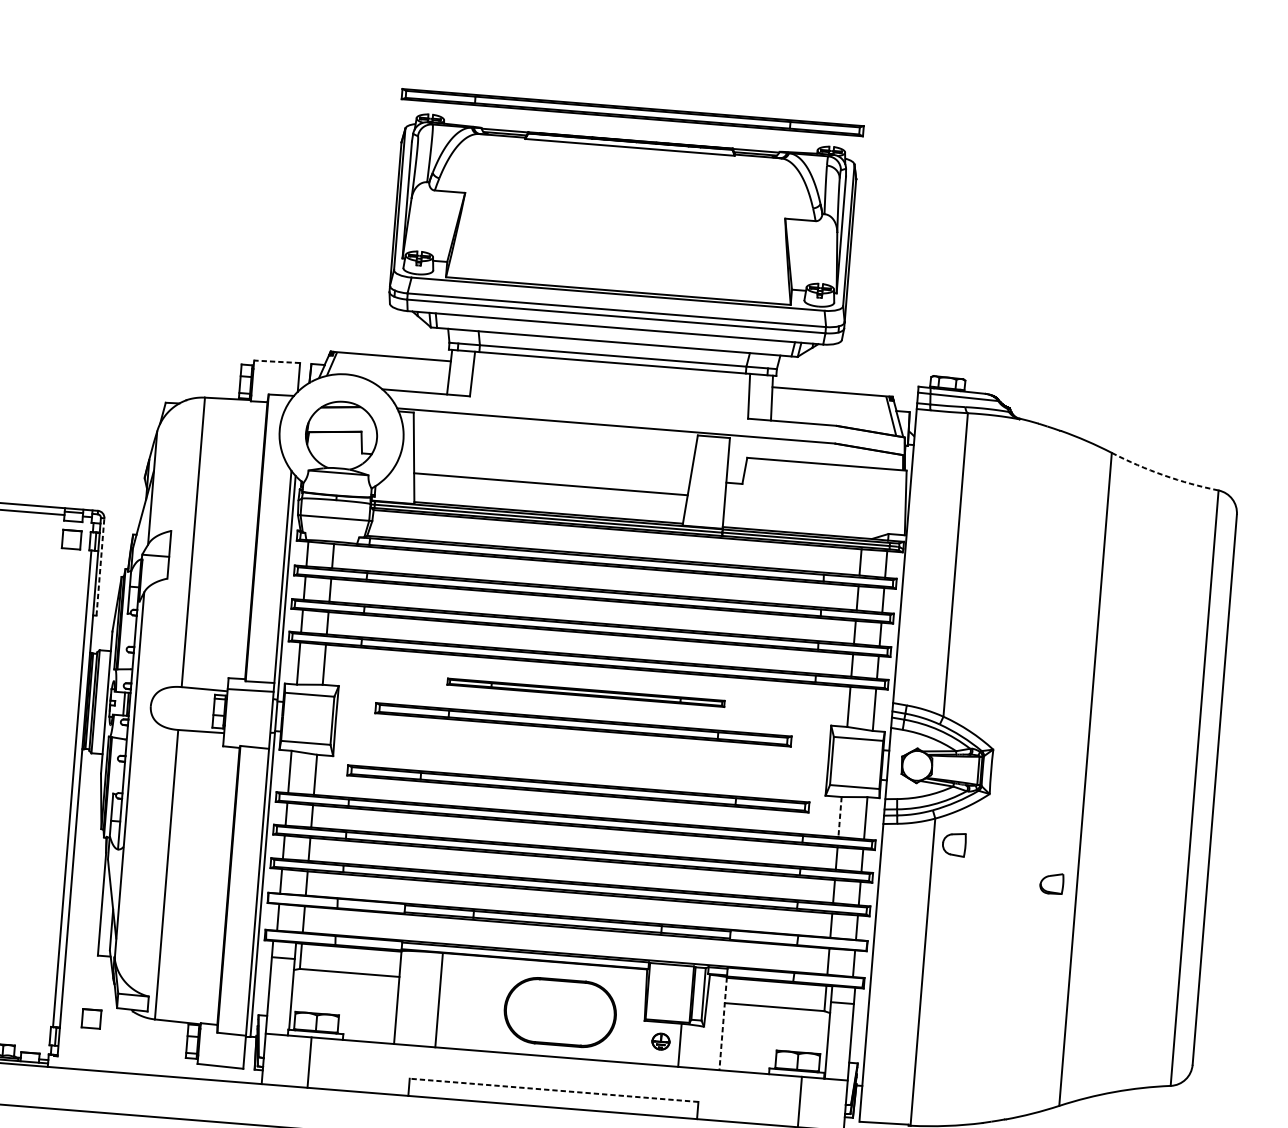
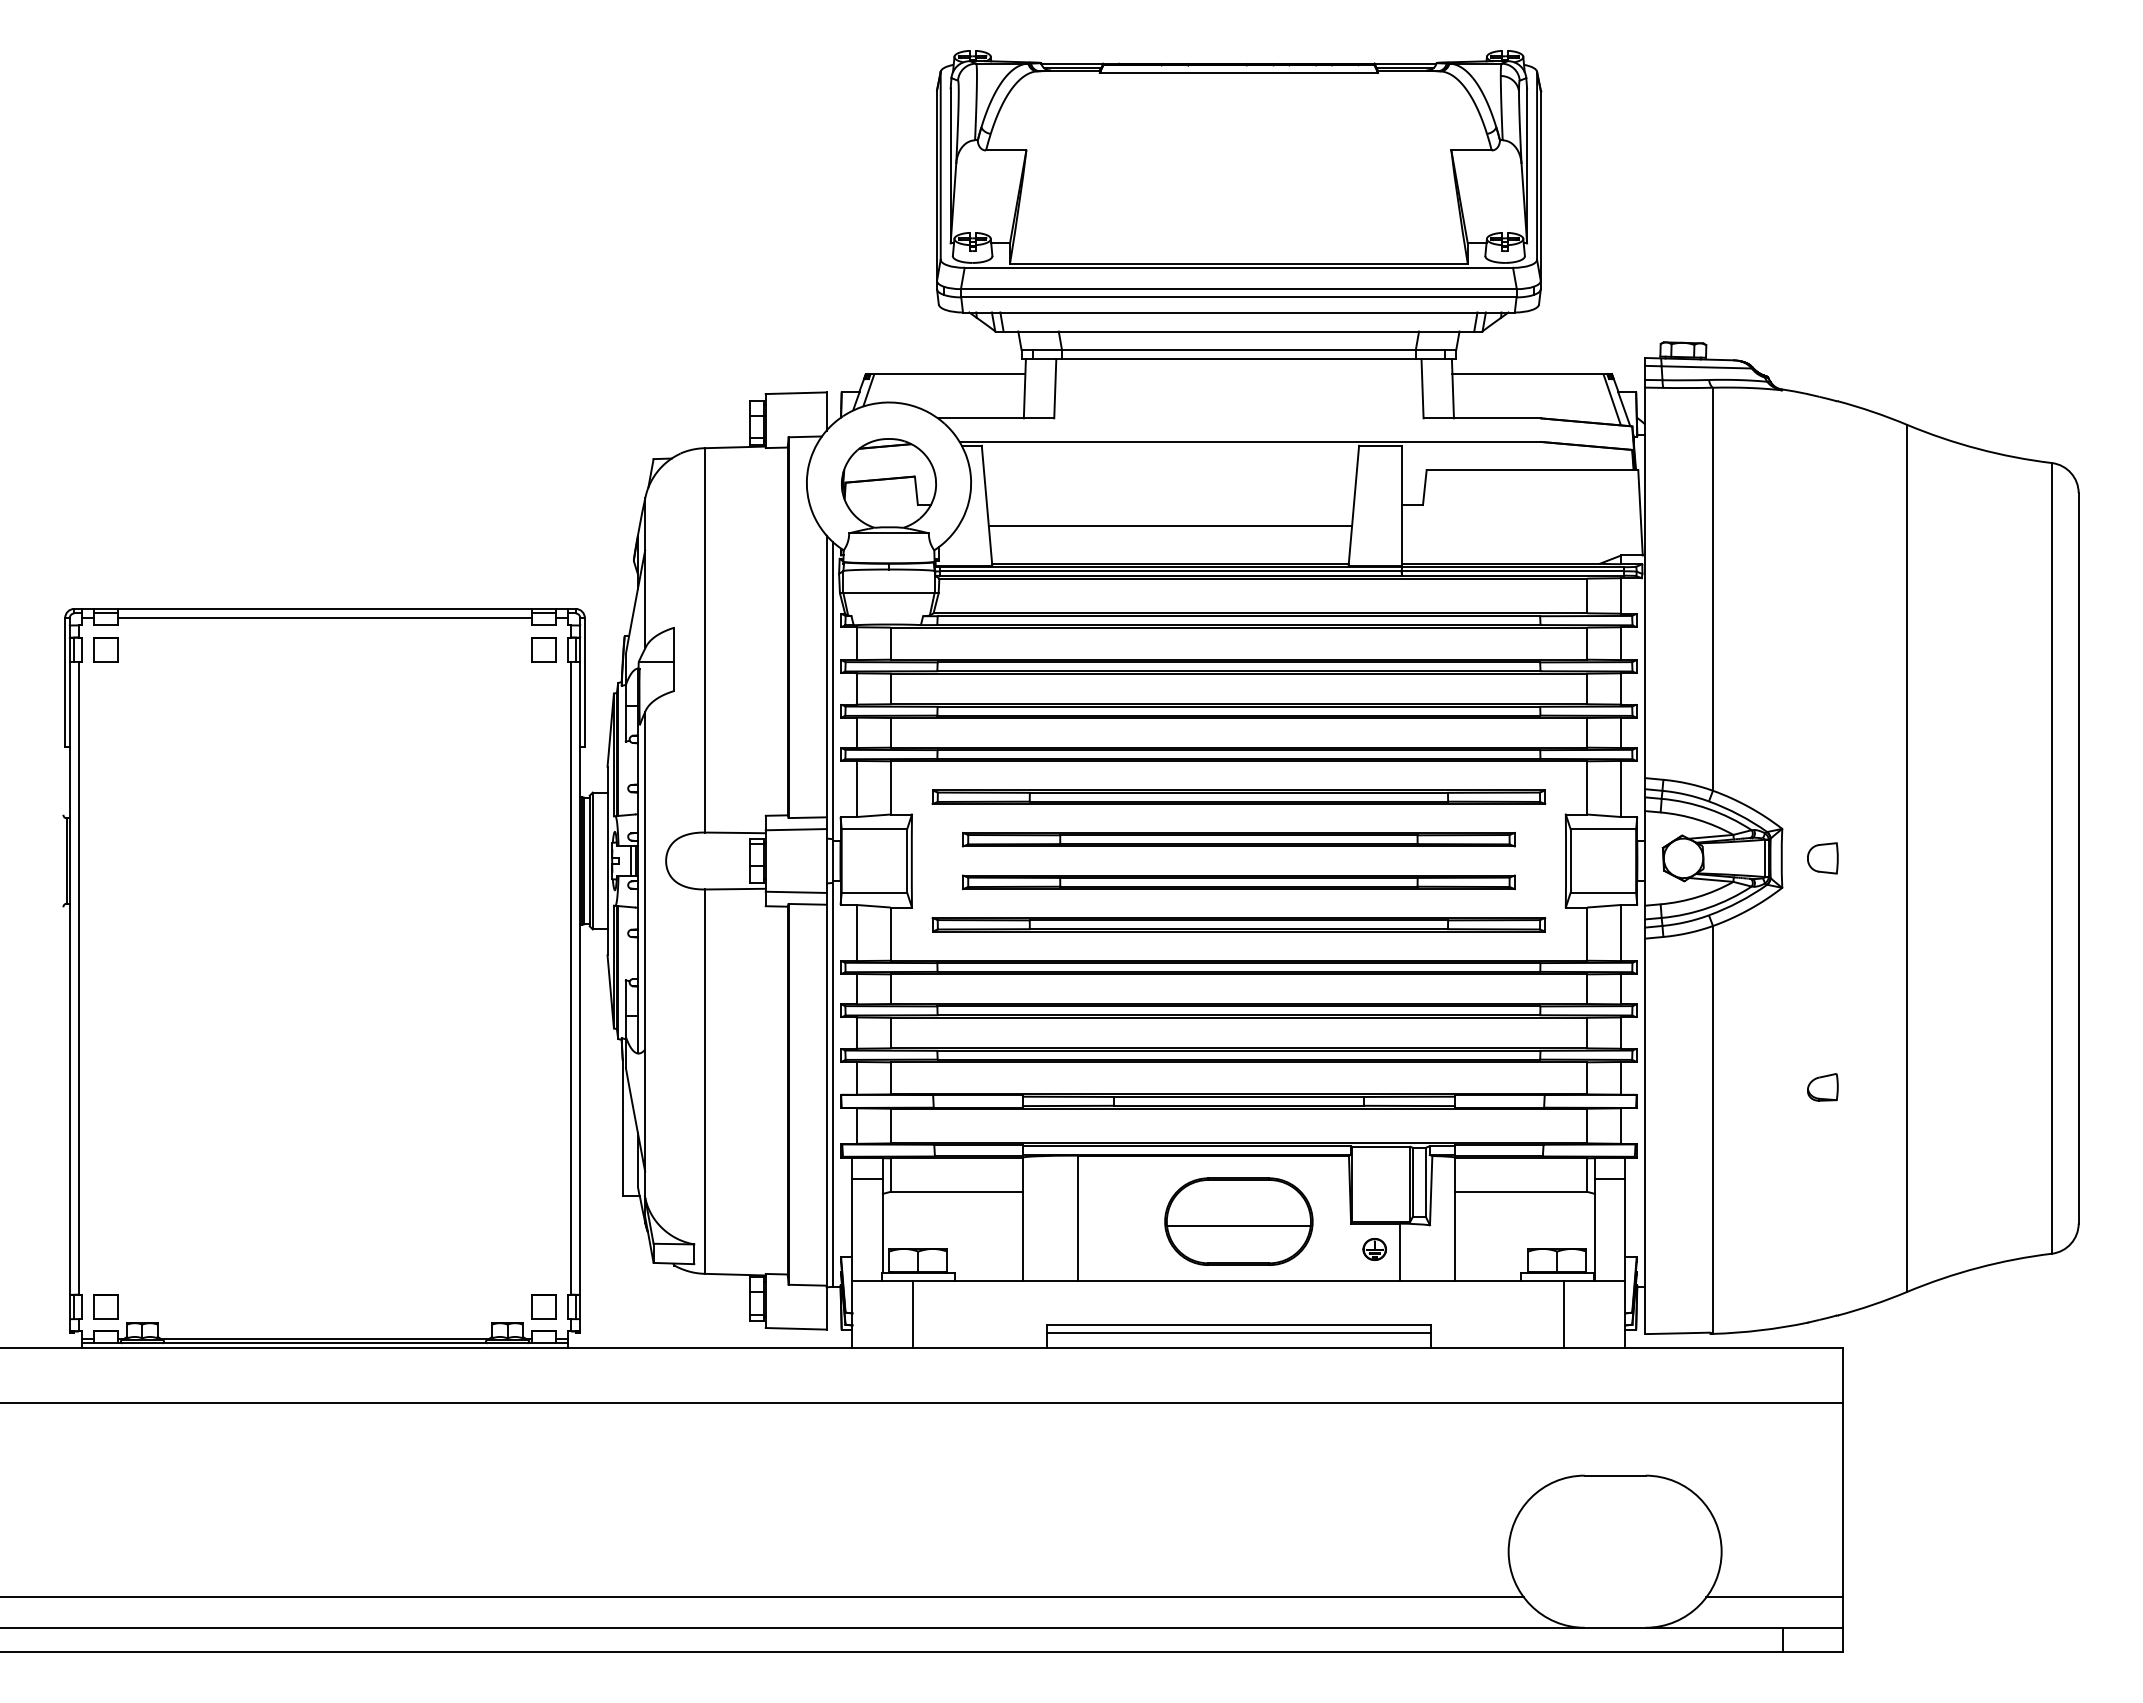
part: (632, 112) -> (1238, 26), removed
line: (276, 361) -> (795, 393), dashed -> solid
arc: (1164, 475) -> (1978, 448), dashed -> solid
line: (100, 566) -> (584, 682), dashed -> solid
part: (585, 692) -> (1238, 796), size x1.67
line: (246, 736) -> (795, 891), added
part: (580, 757) -> (1238, 882), added
line: (840, 817) -> (1587, 934), dashed -> solid
part: (954, 844) -> (1822, 858), moved
part: (1051, 883) -> (1822, 1087), moved
line: (559, 1016) -> (1238, 1226), added
part: (91, 1018) -> (543, 1306), moved
line: (722, 1023) -> (1454, 1219), dashed -> solid
line: (553, 1090) -> (1238, 1325), dashed -> solid
line: (553, 1095) -> (1238, 1332), added

